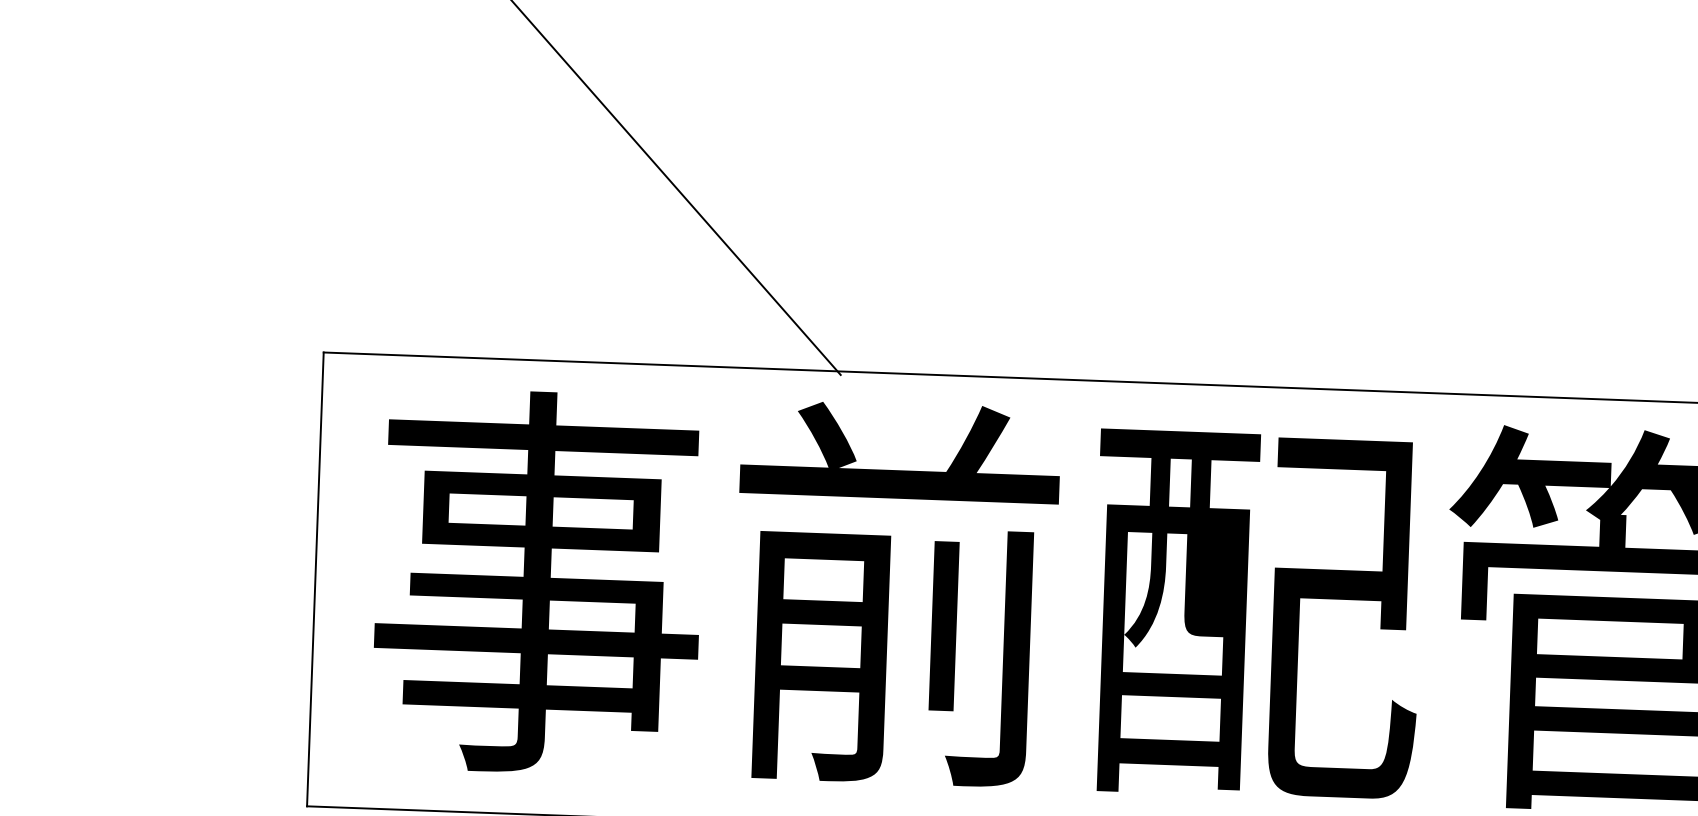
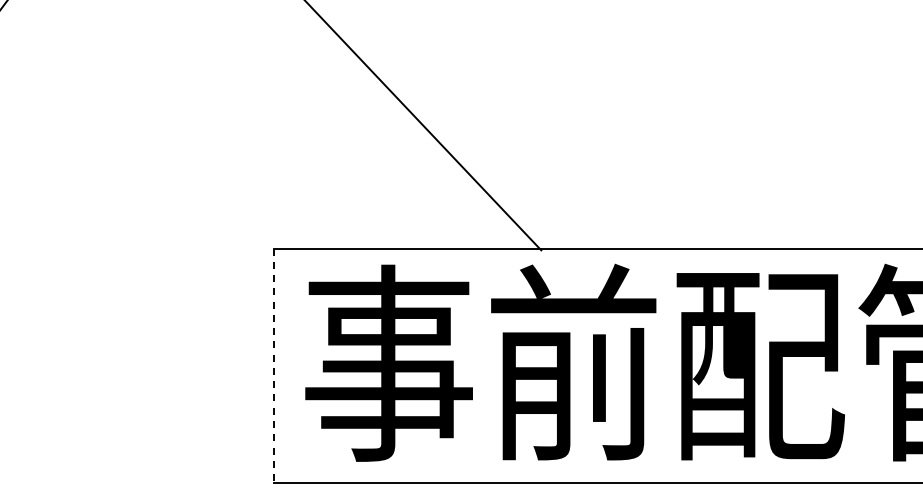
line: (314, 580) -> (273, 366), solid -> dashed

